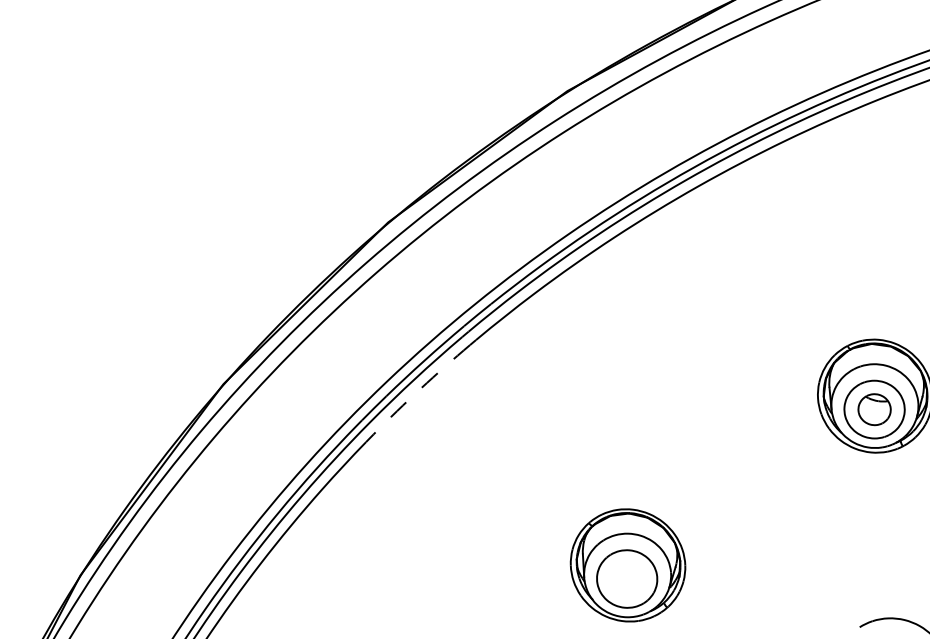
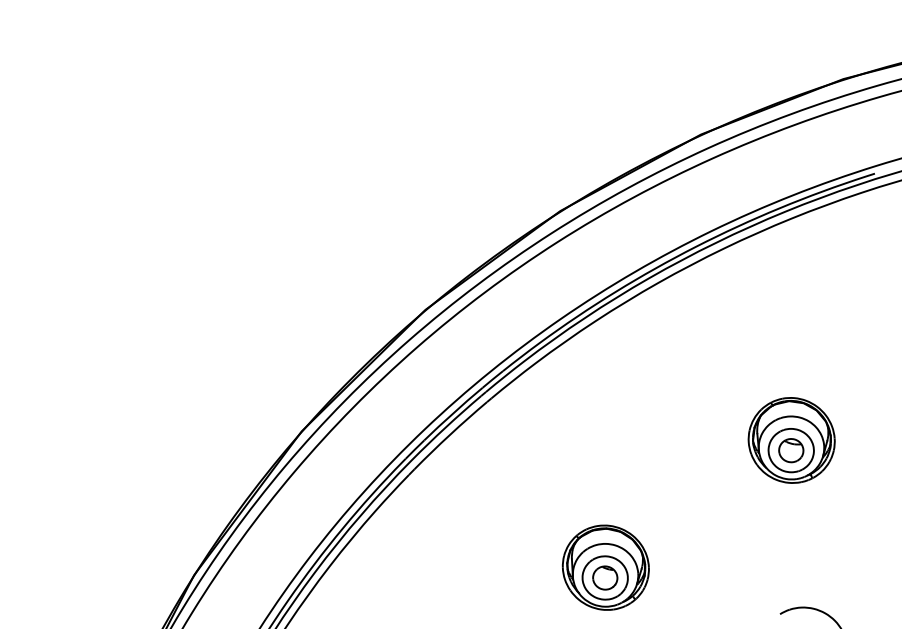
arc: (421, 388) -> (450, 434), dashed -> solid
part: (627, 578) -> (605, 577), added

